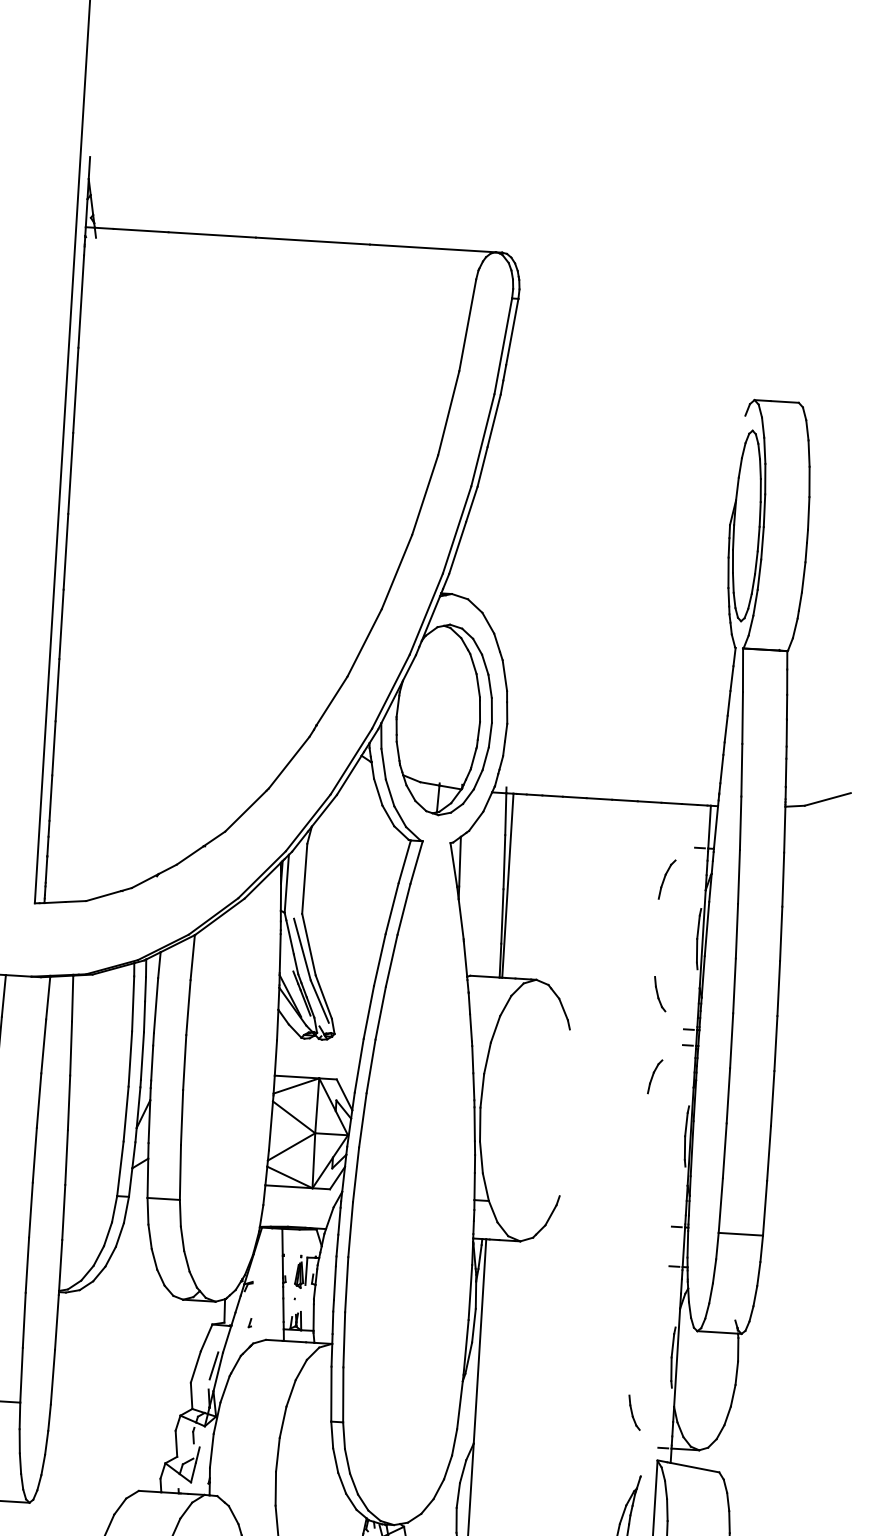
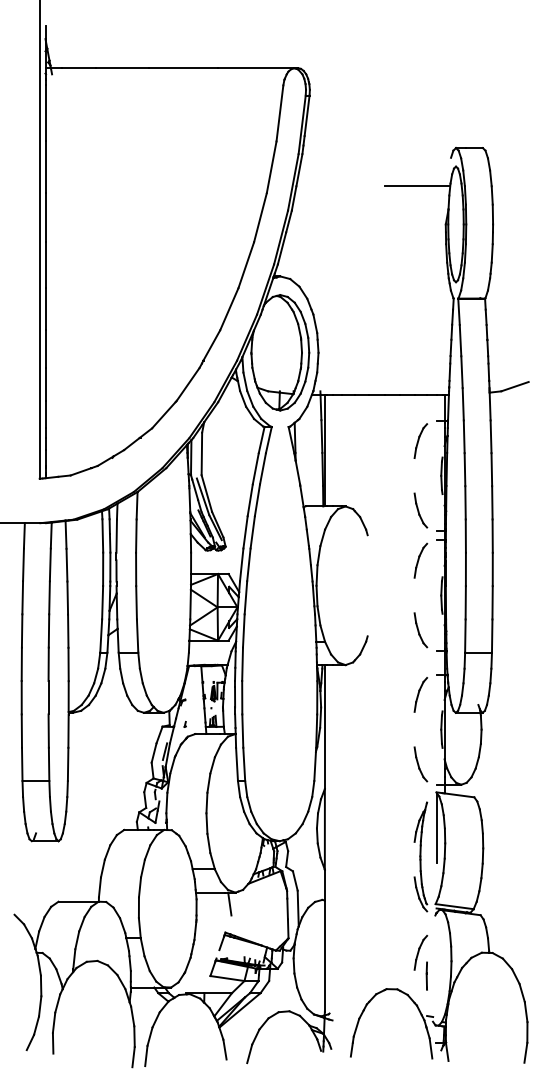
line: (685, 459) -> (416, 186), added
part: (666, 878) -> (420, 440), size x1.43
part: (659, 994) -> (420, 510), size x1.67
part: (654, 1076) -> (420, 560), size x1.67
part: (647, 1191) -> (420, 630), added
part: (640, 1297) -> (420, 694), added
part: (633, 1412) -> (420, 764), size x1.67

